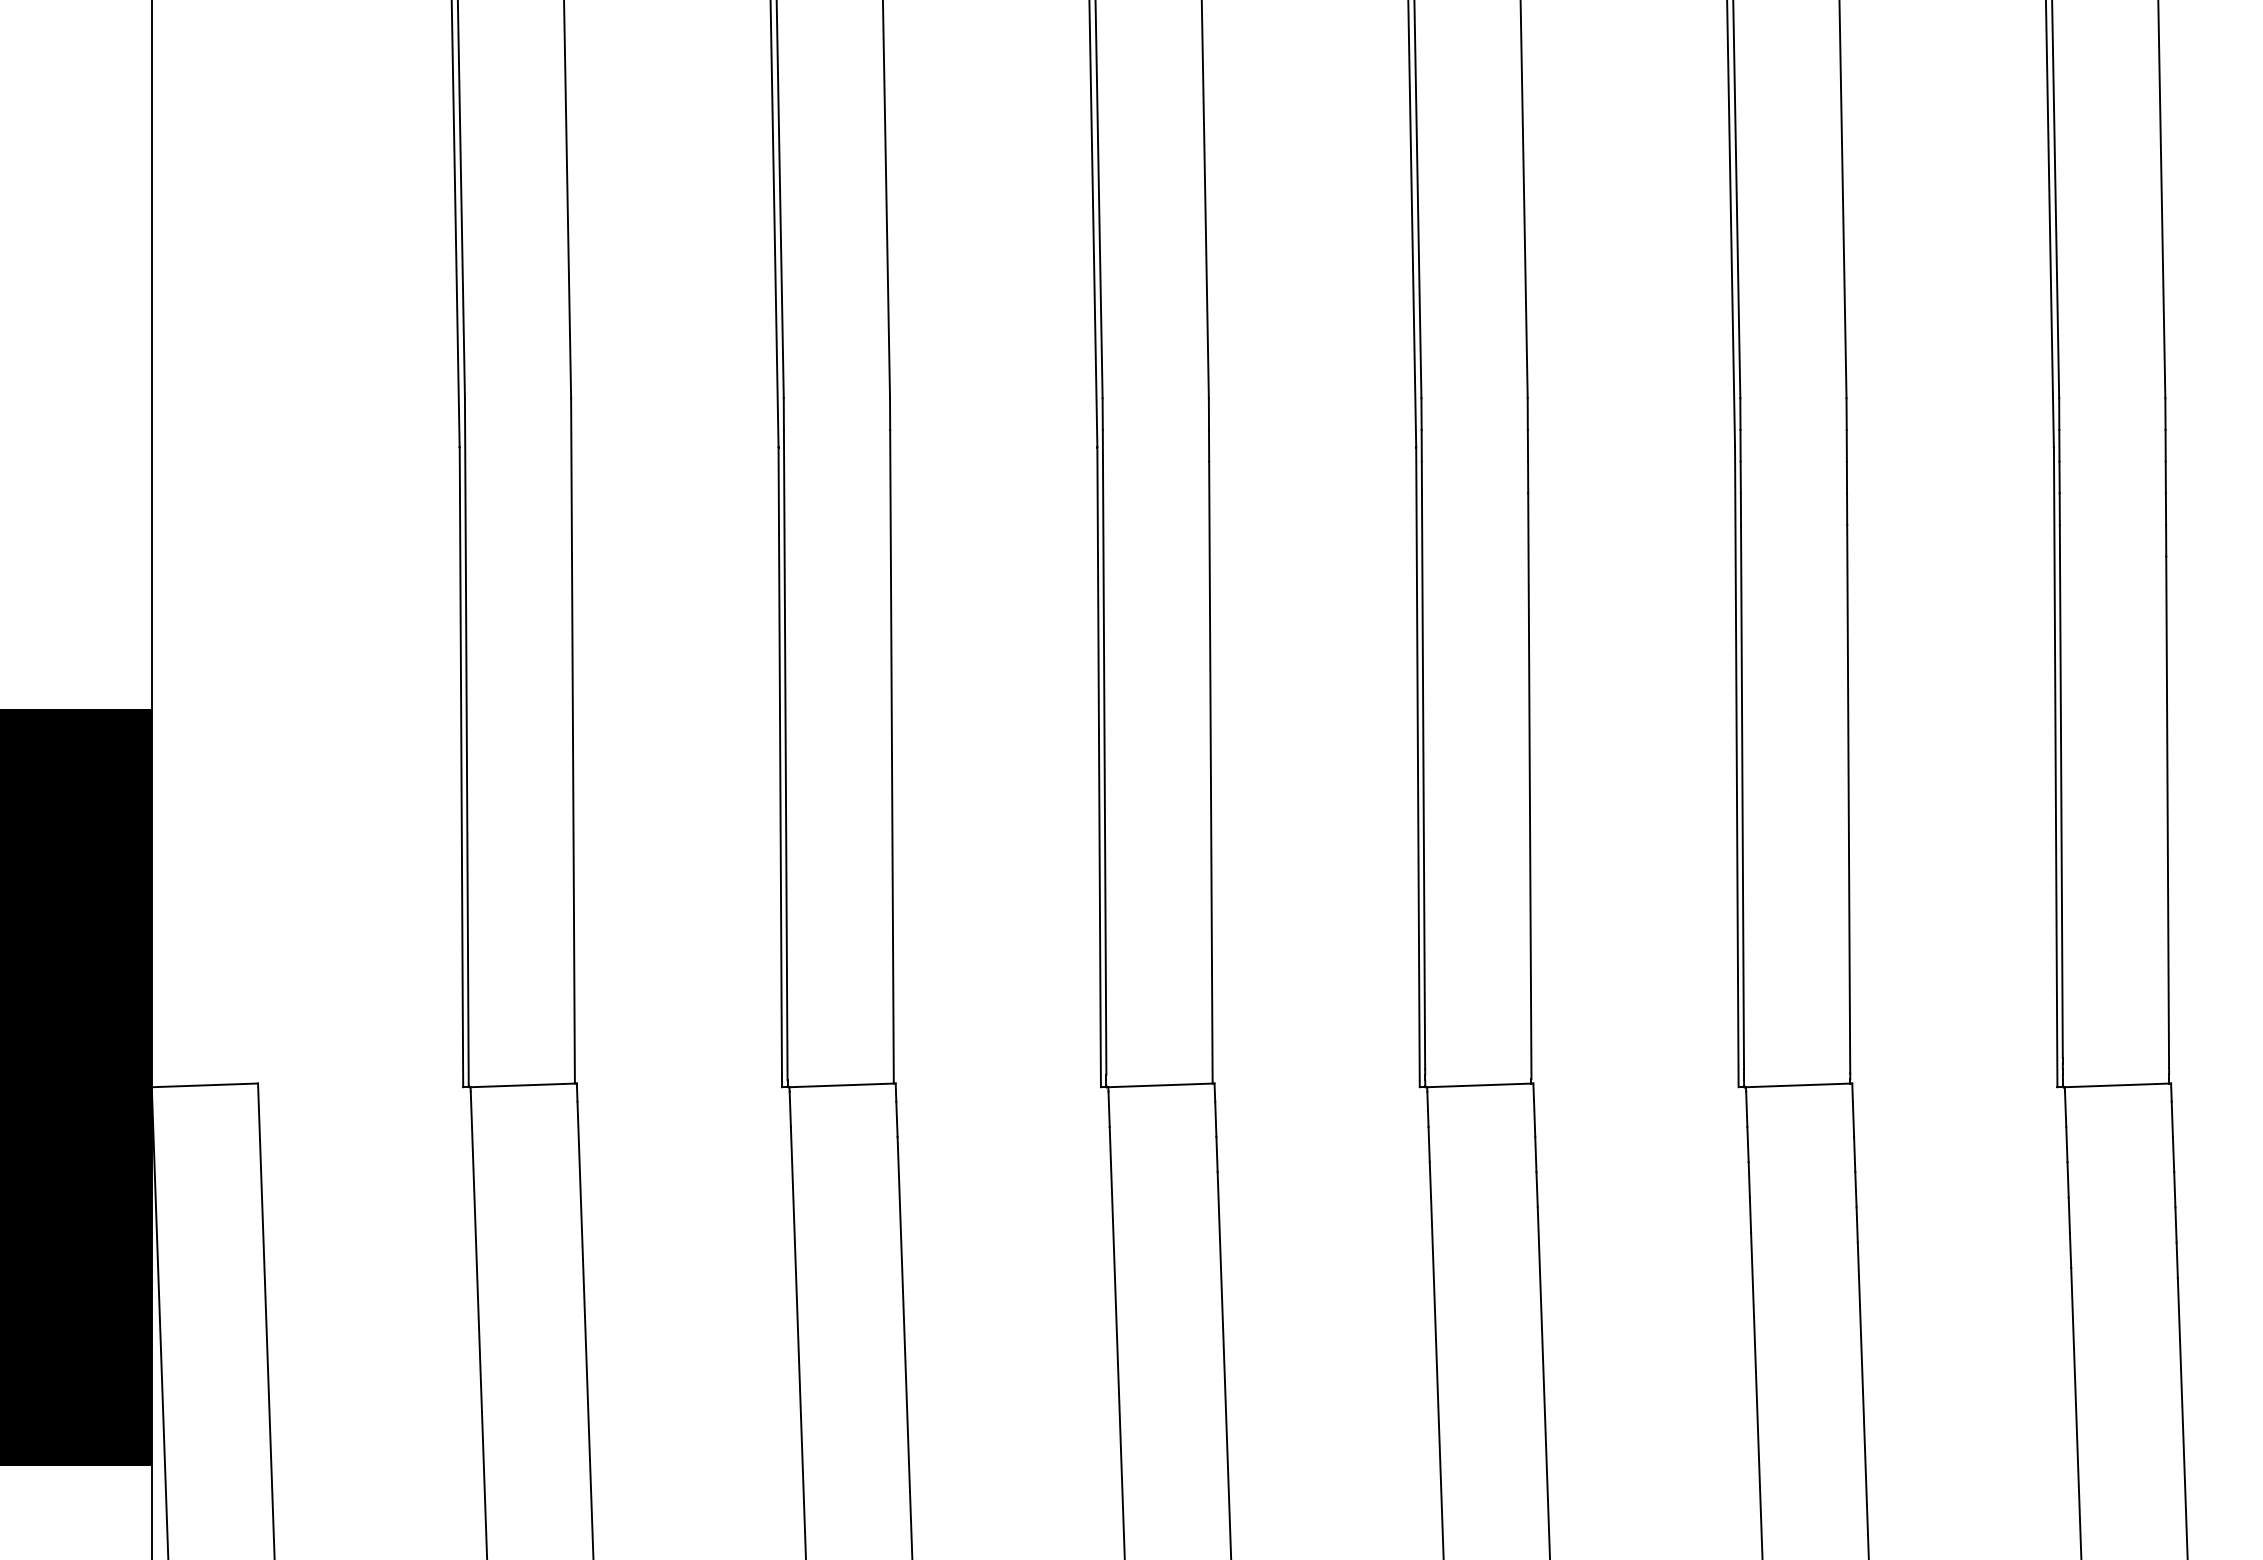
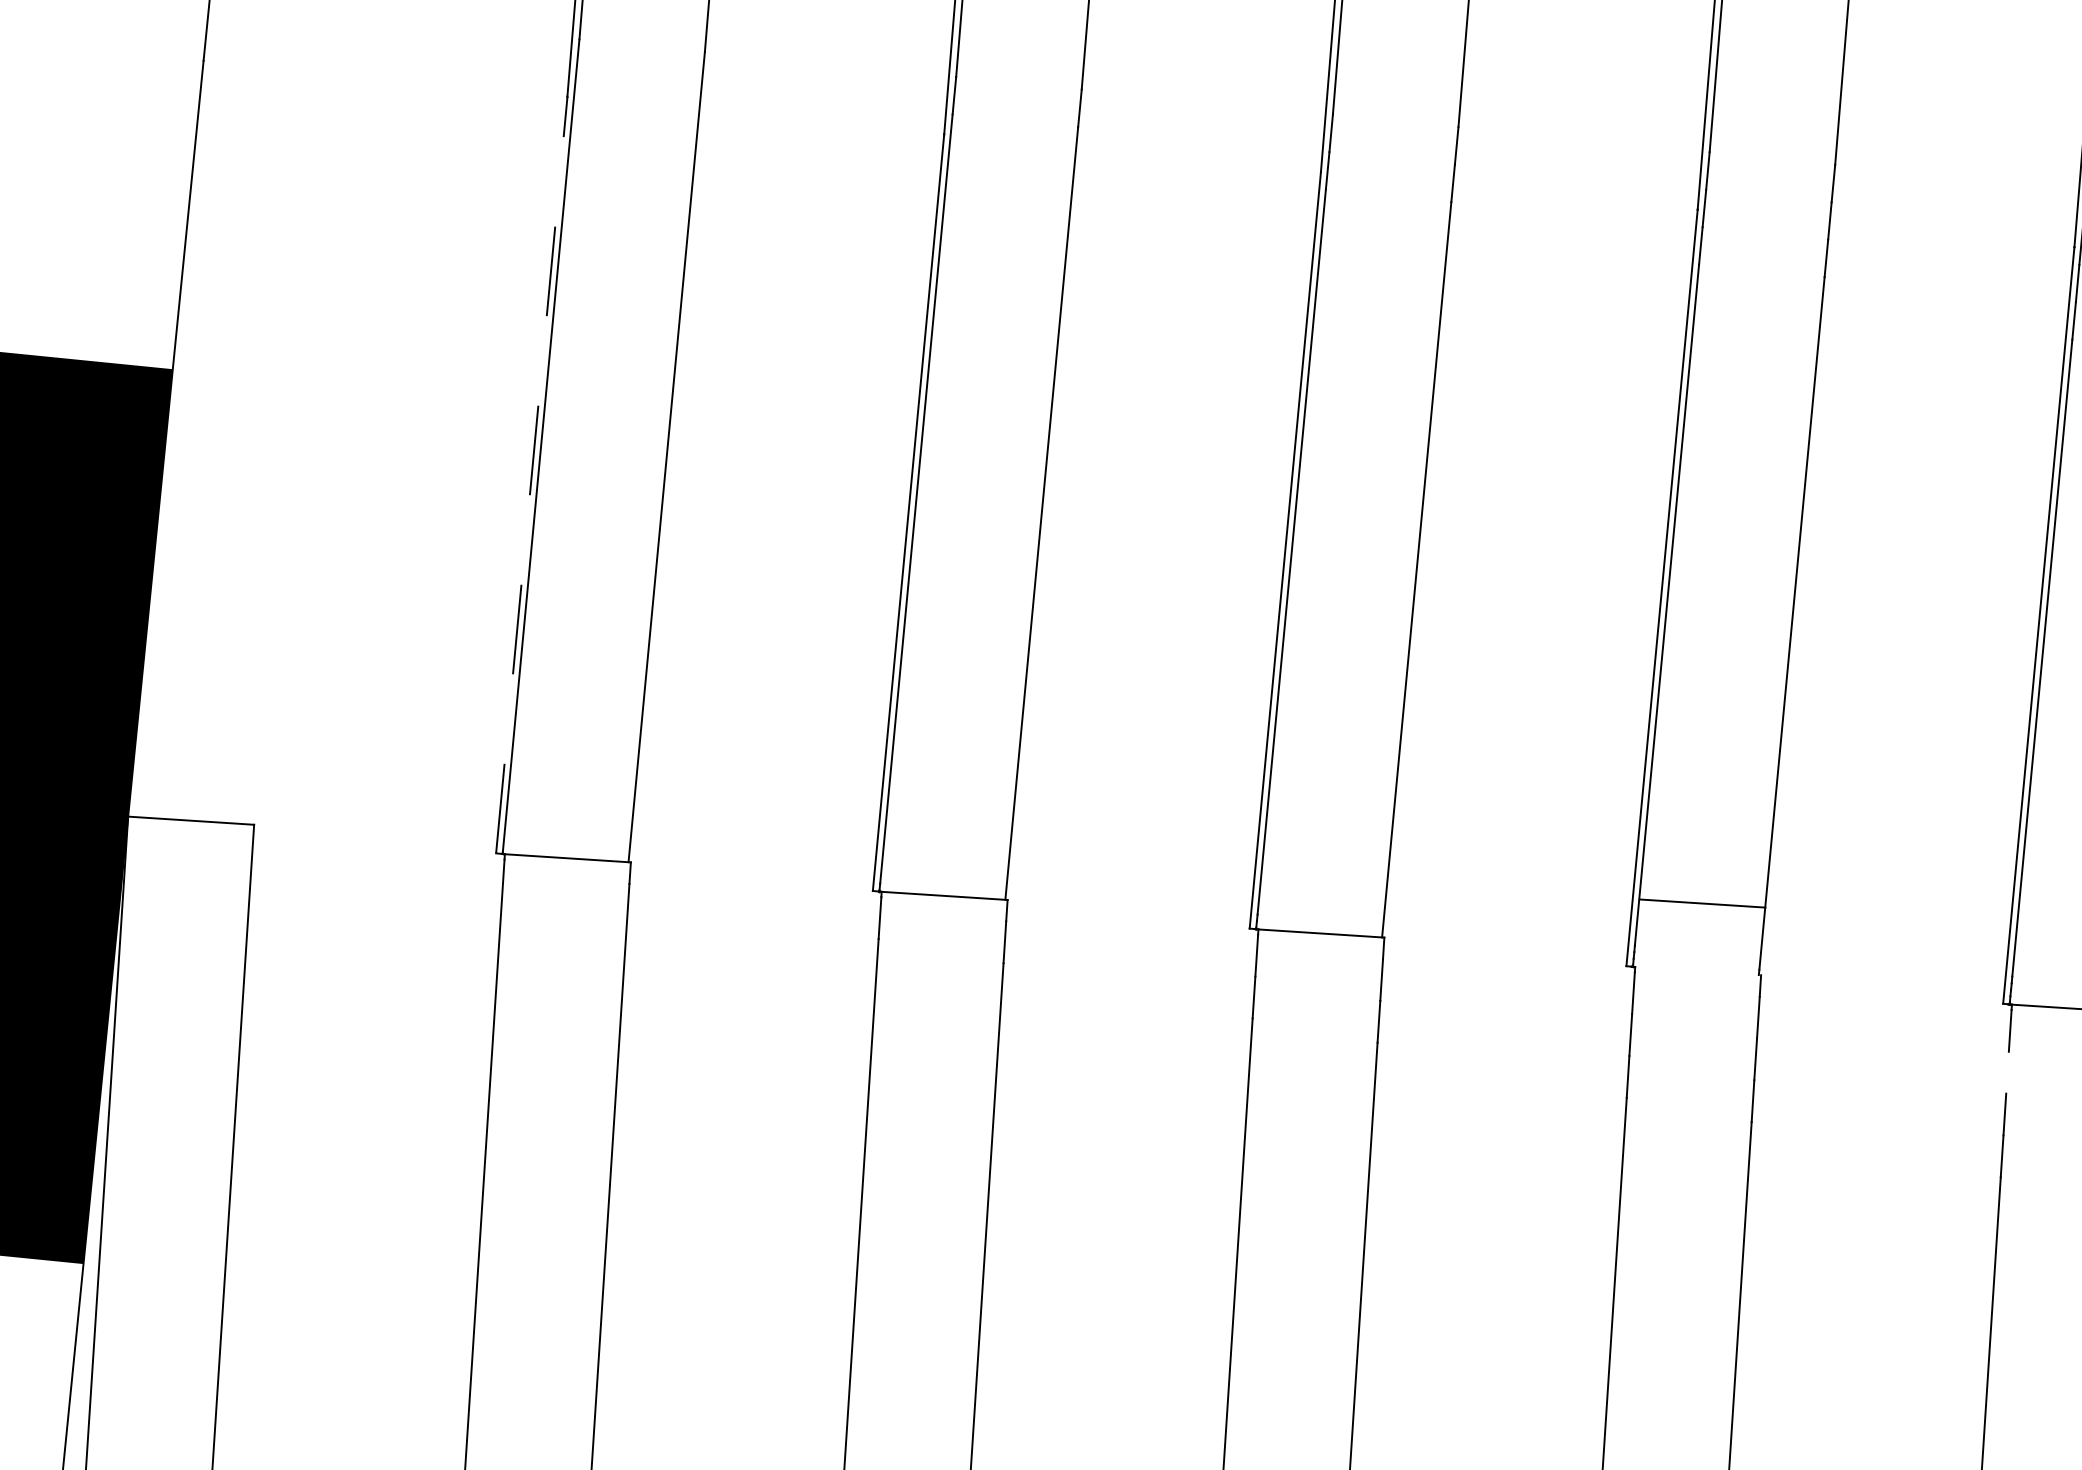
line: (461, 767) -> (531, 475), solid -> dashed
line: (1480, 1085) -> (1702, 903), moved
line: (1747, 1144) -> (2006, 1072), removed

